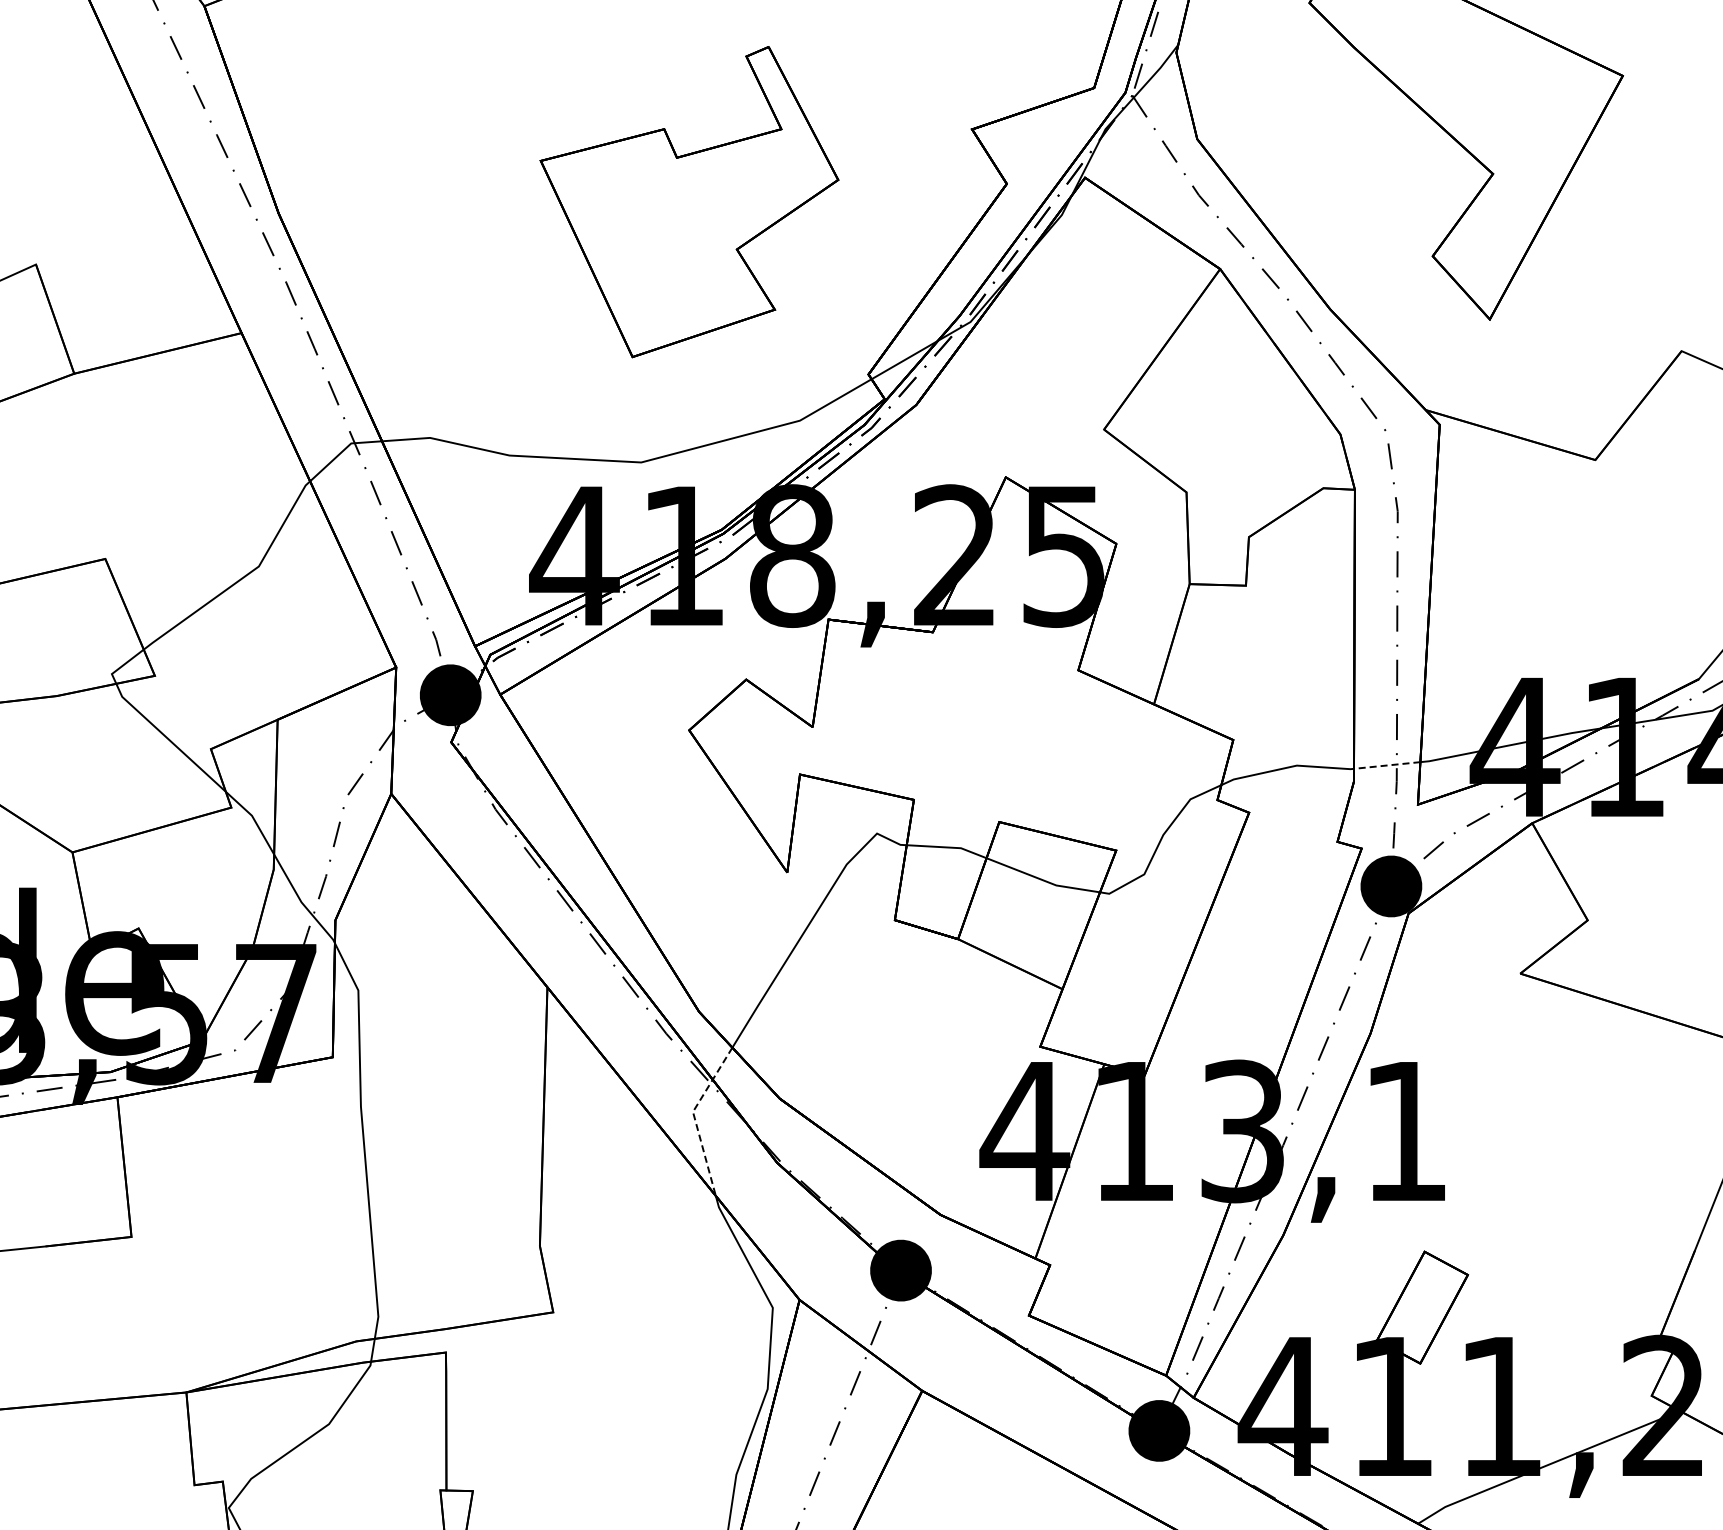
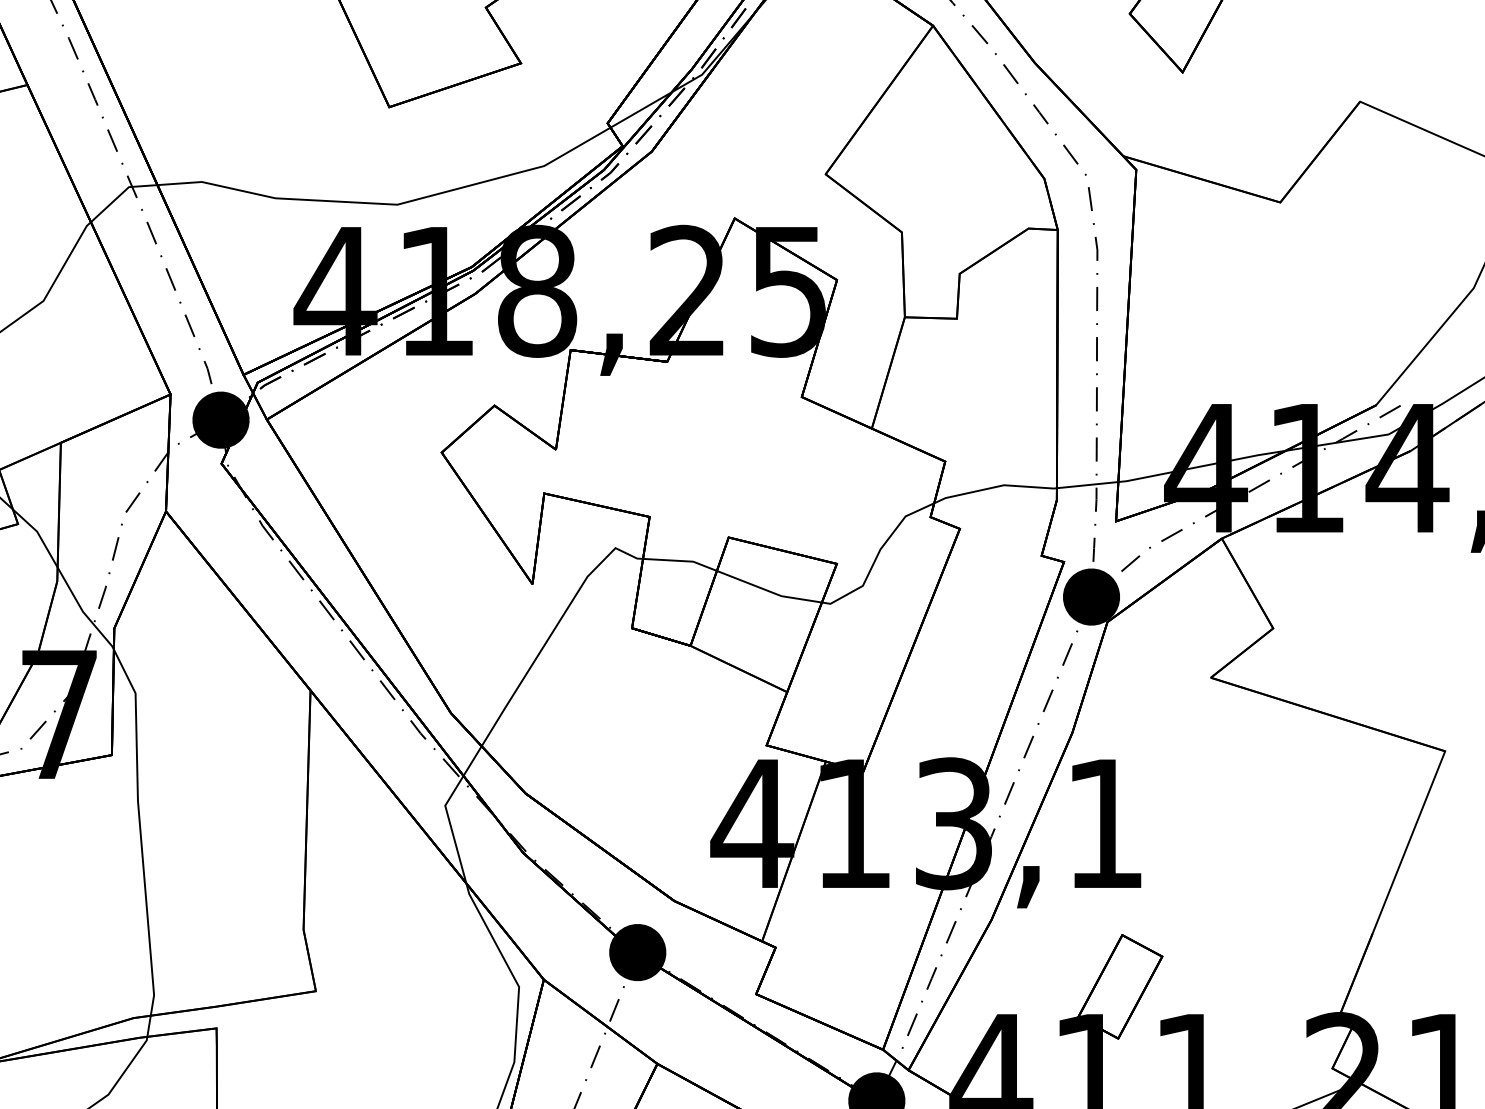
line: (1386, 765) -> (1087, 485), dashed -> solid
line: (694, 1117) -> (446, 810), dashed -> solid

